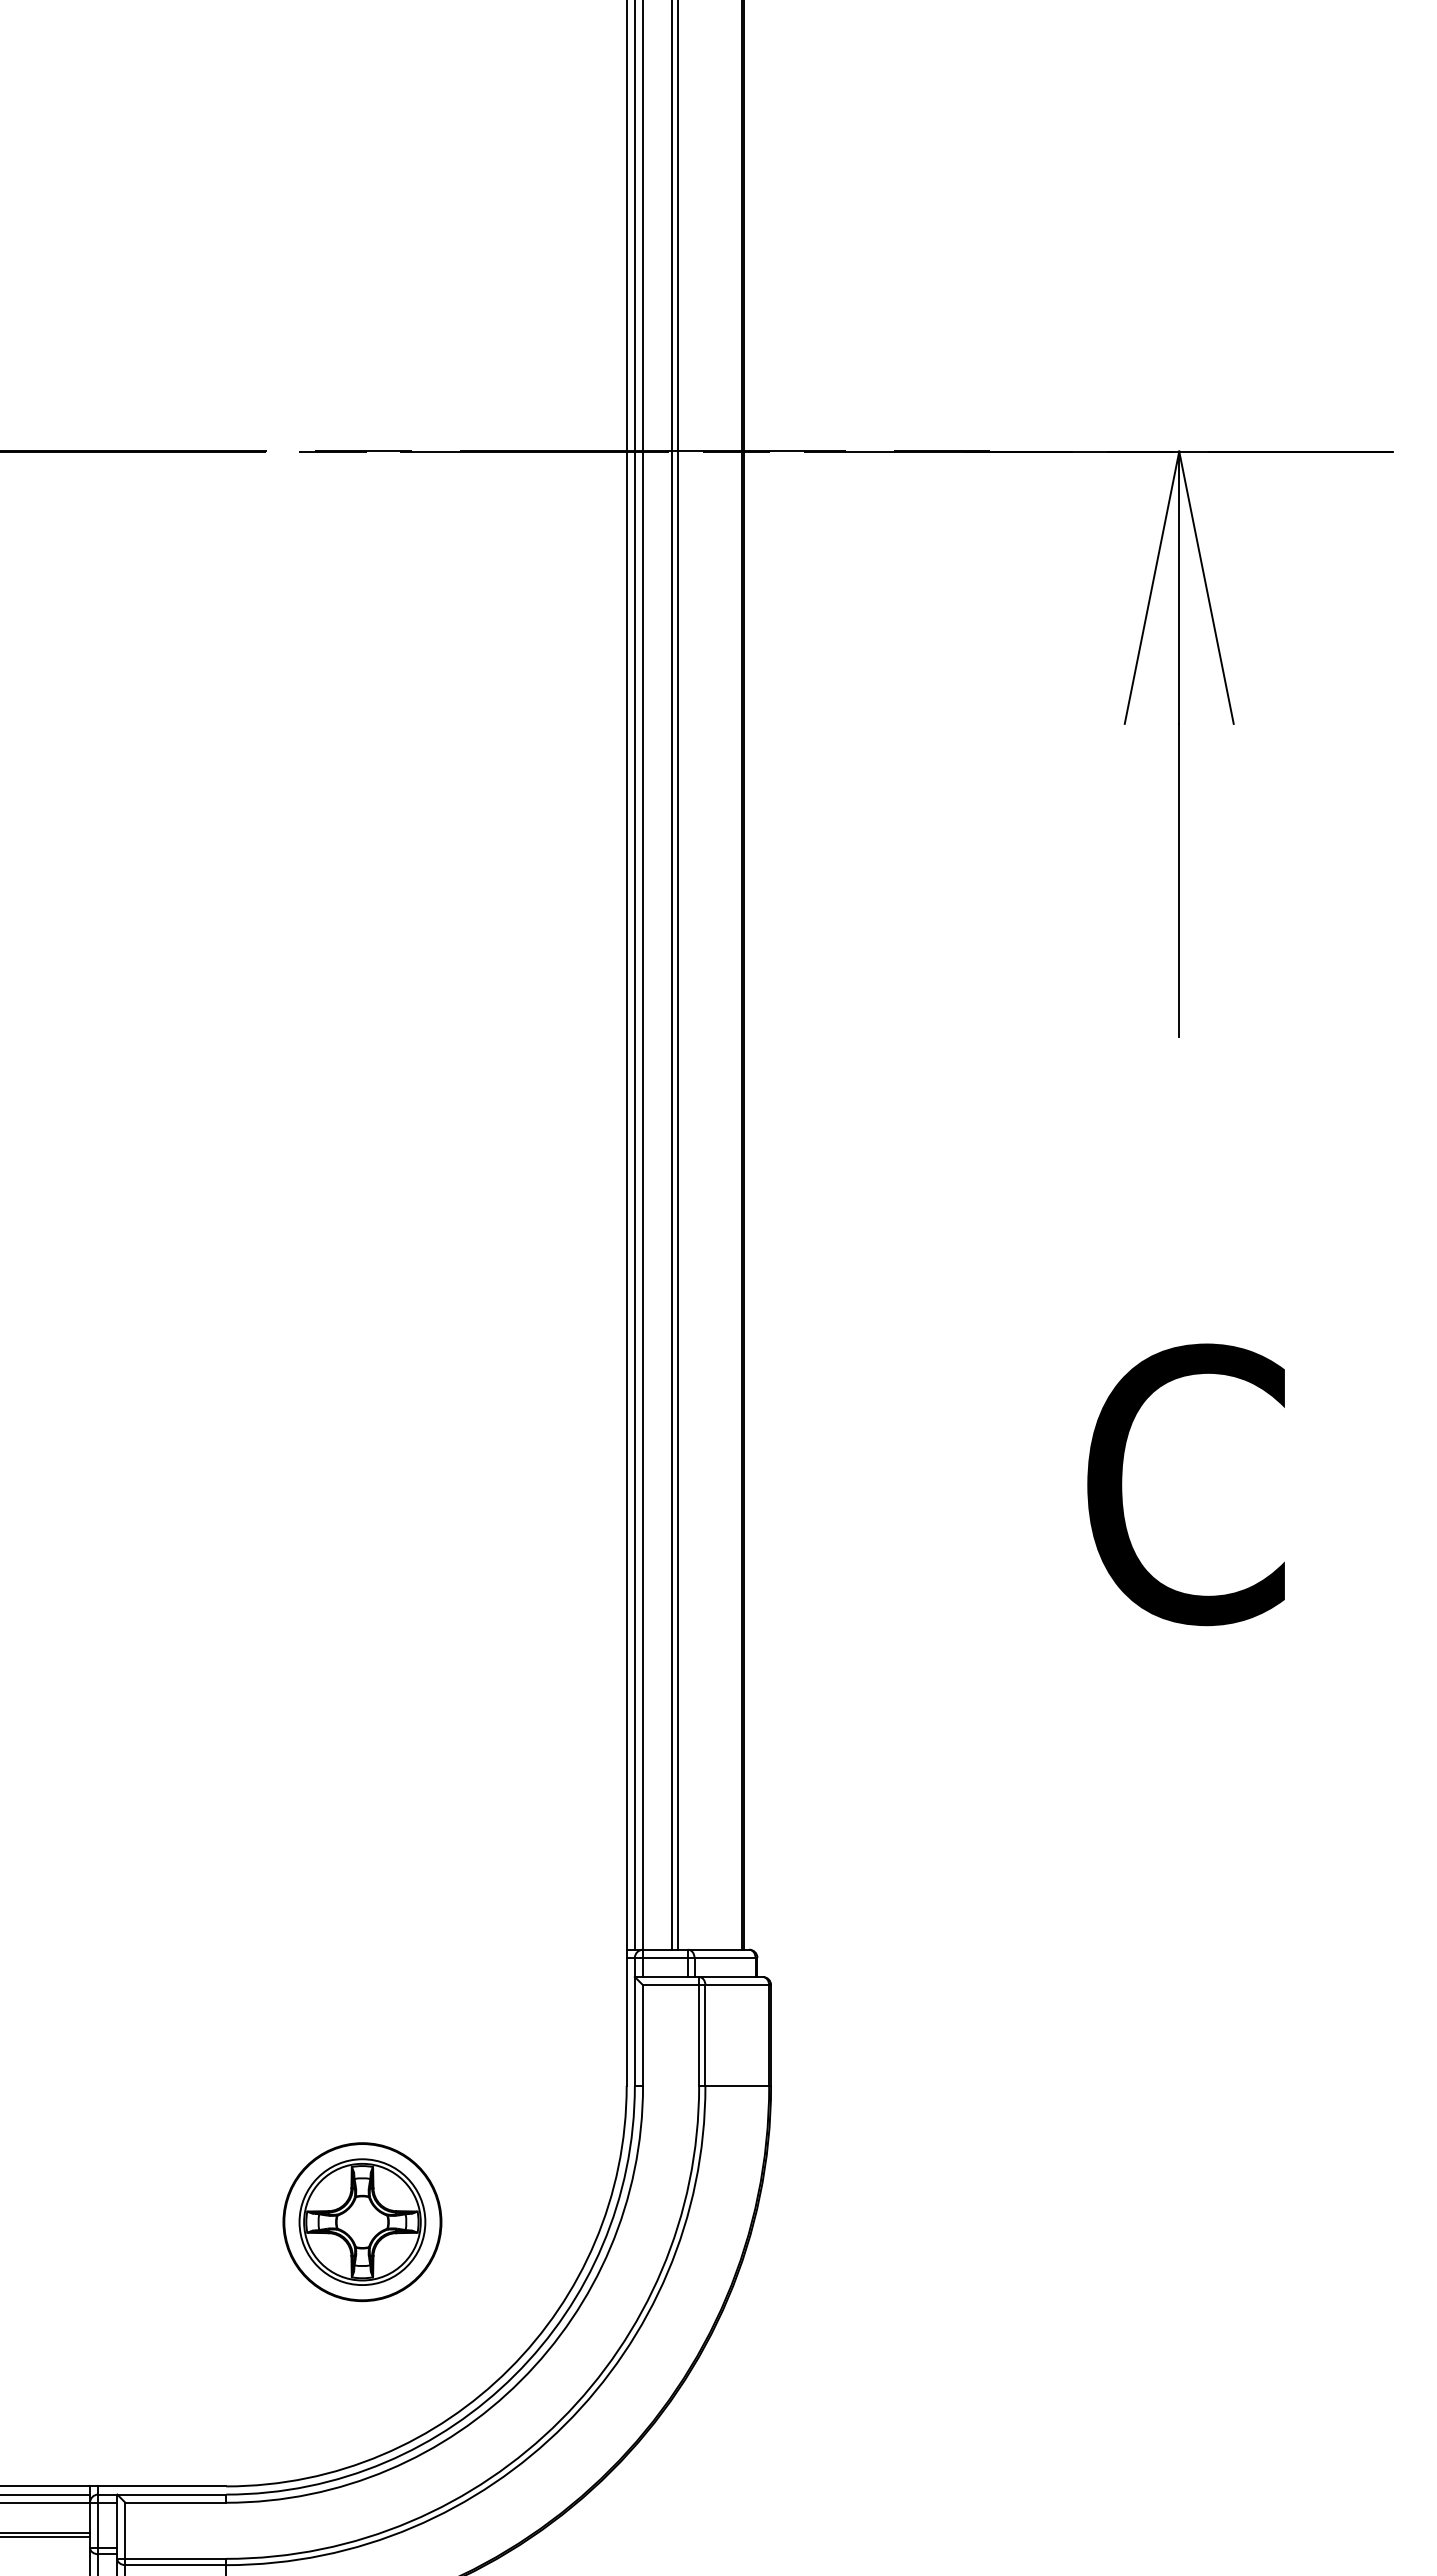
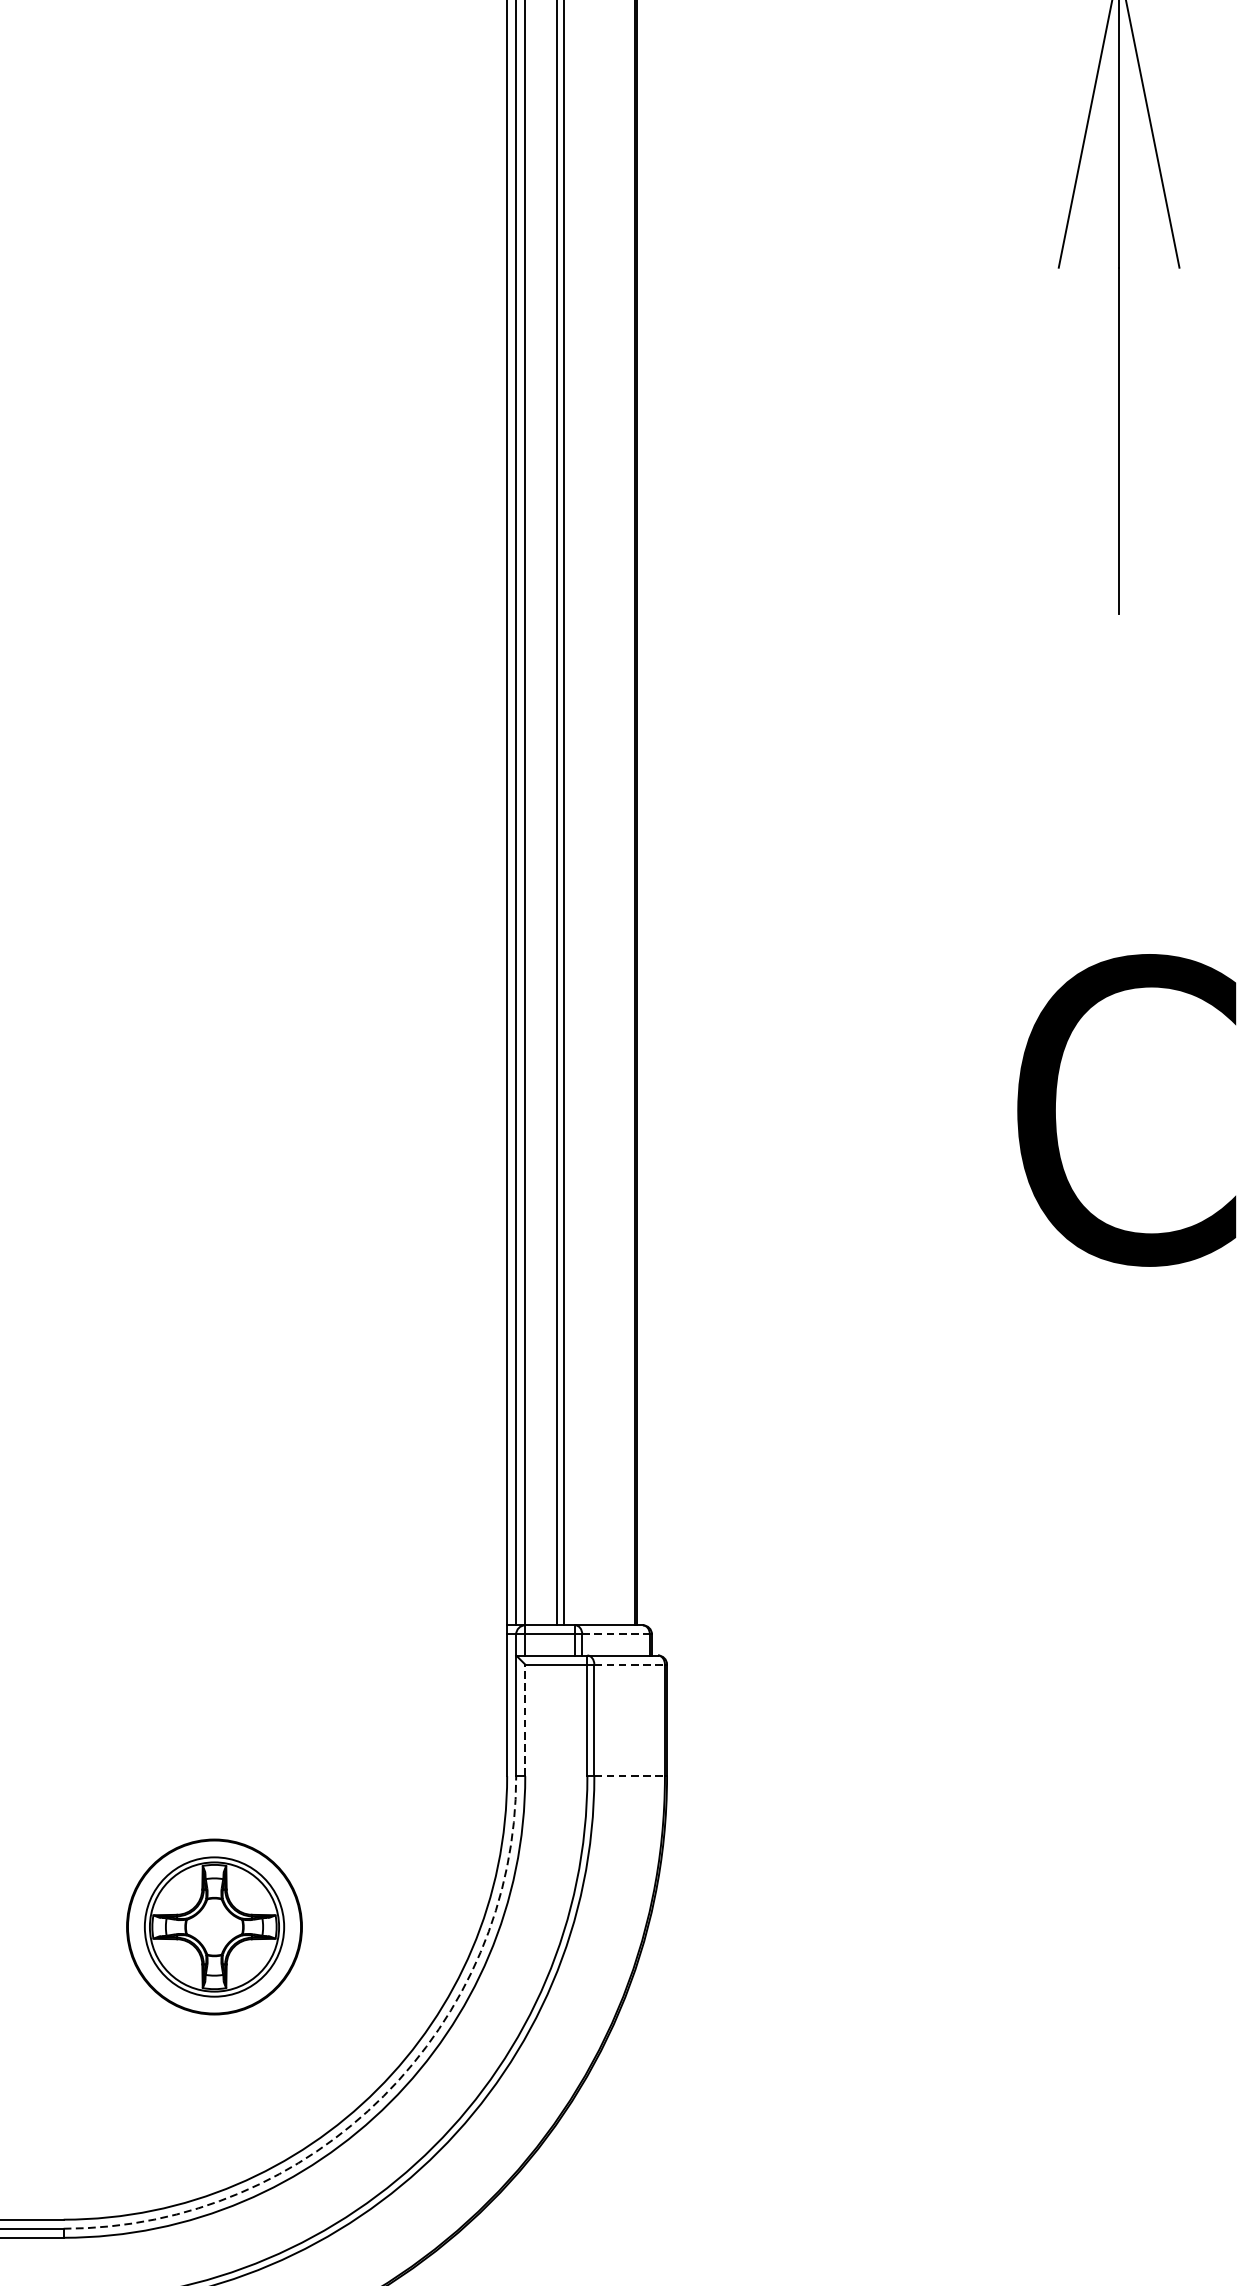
line: (725, 1957) -> (616, 1633), solid -> dashed
line: (737, 1985) -> (629, 1664), solid -> dashed
line: (643, 2035) -> (525, 1720), solid -> dashed
line: (737, 2085) -> (629, 1775), solid -> dashed
arc: (515, 2374) -> (384, 2095), solid -> dashed

